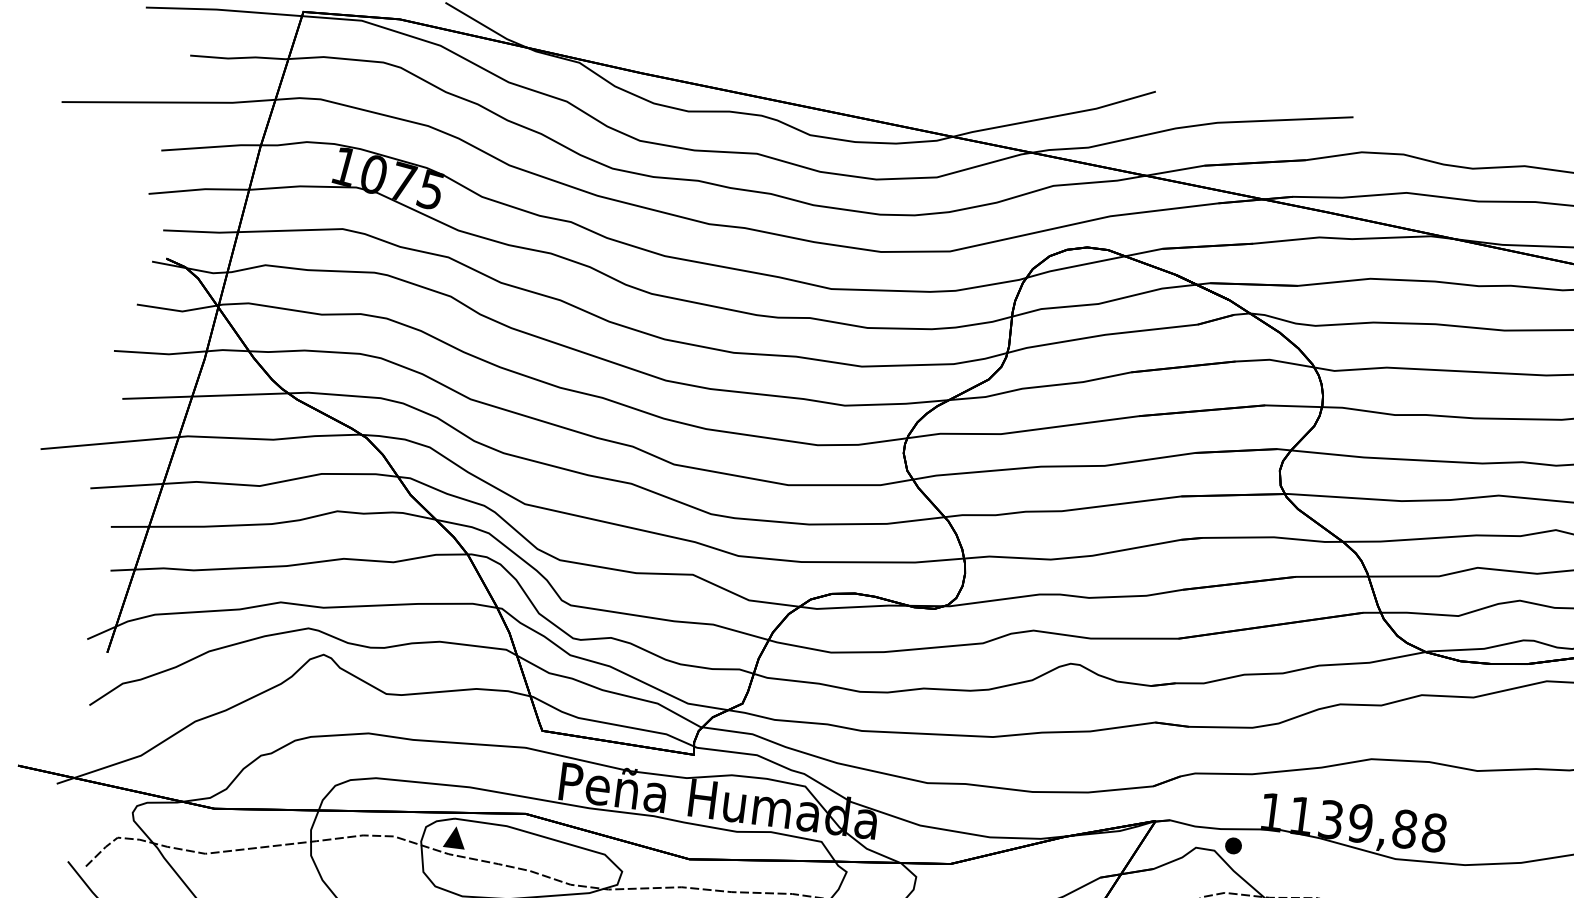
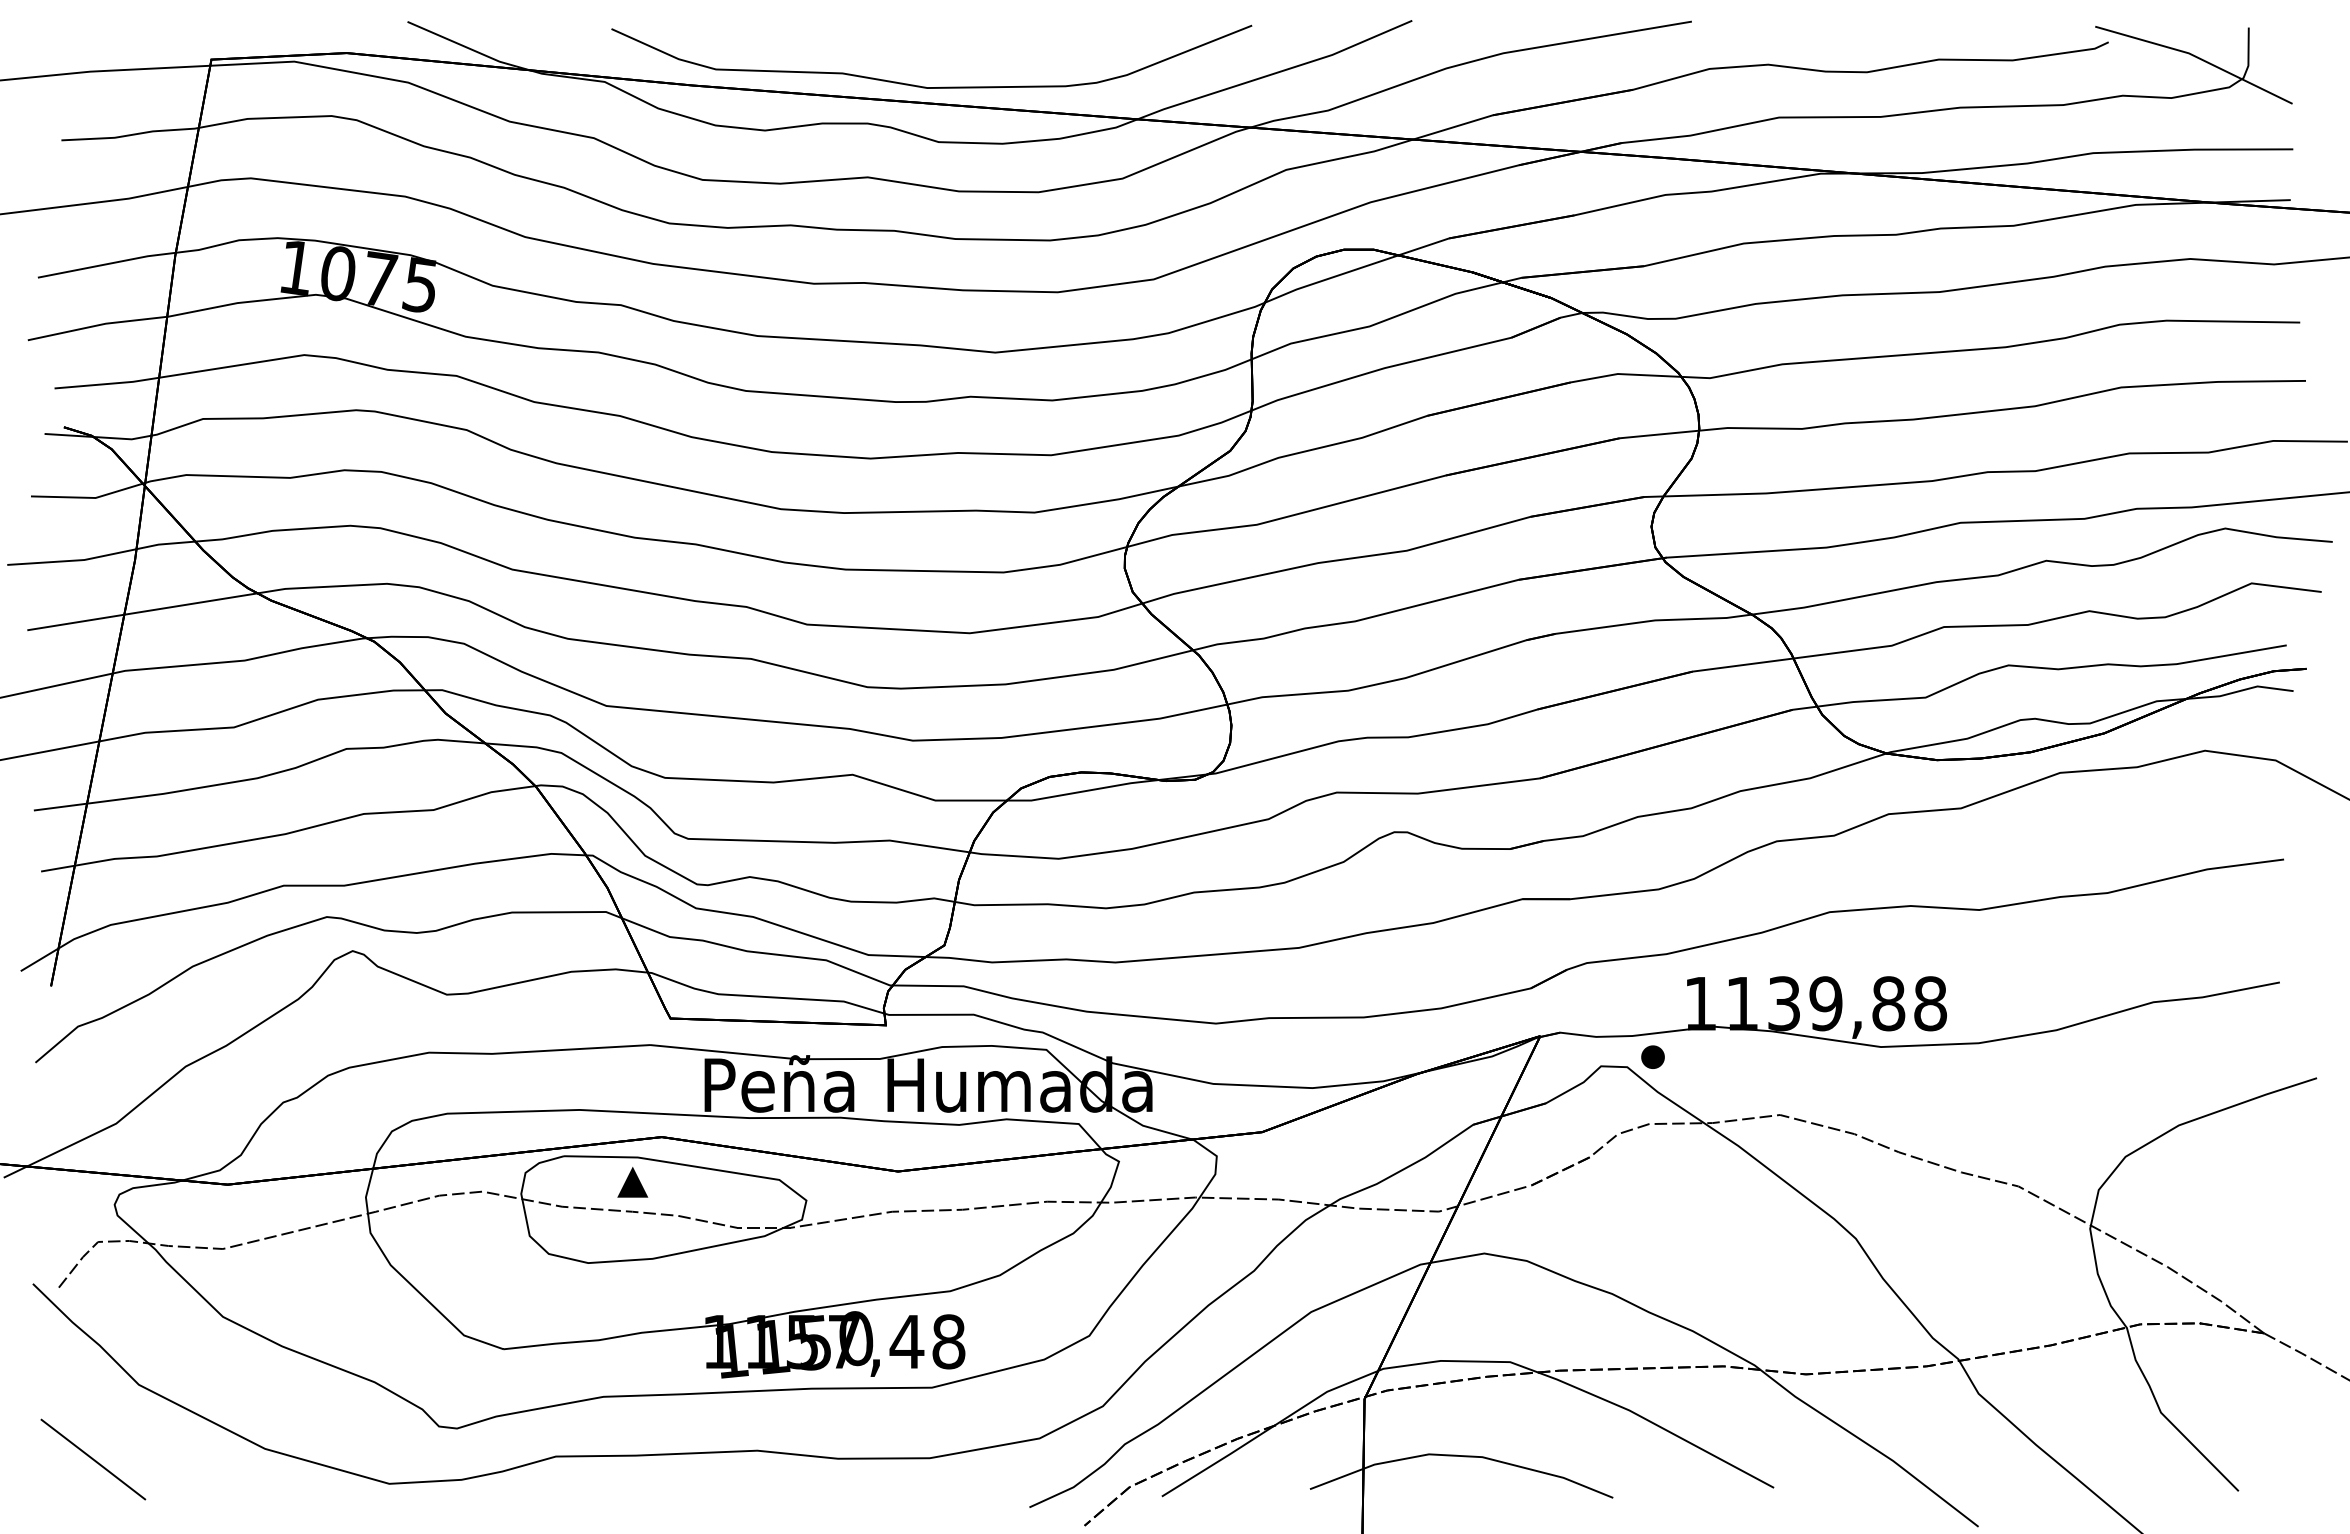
curve: (805, 94) -> (925, 86), added
part: (454, 837) -> (632, 1182), moved

